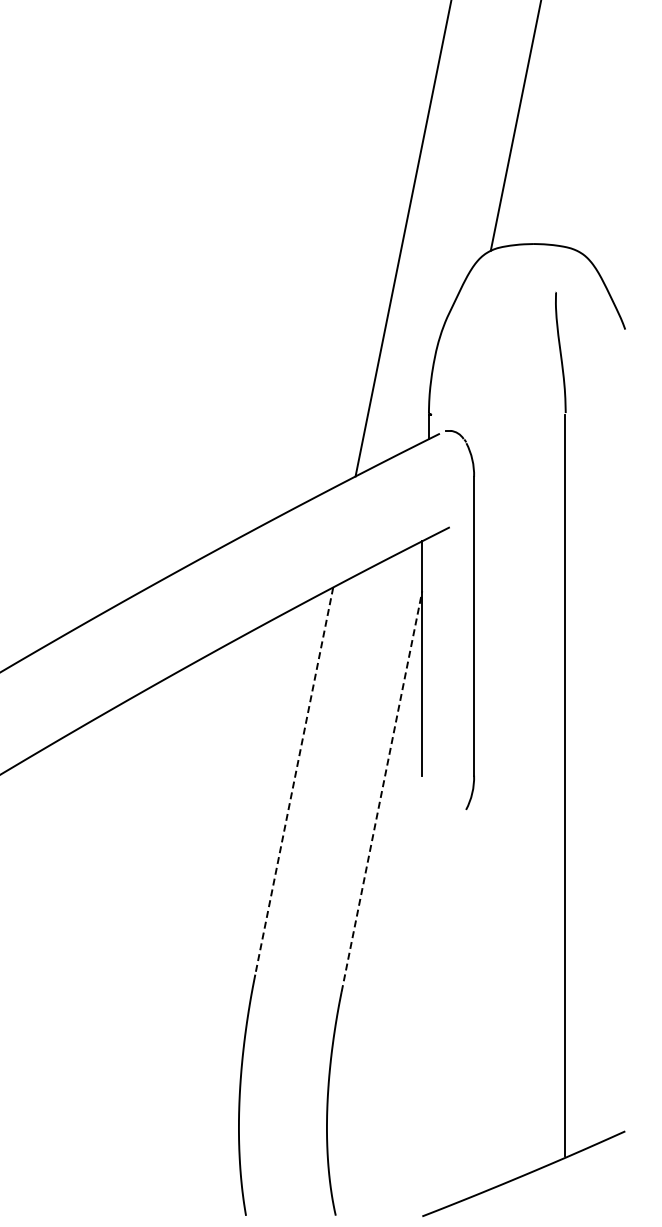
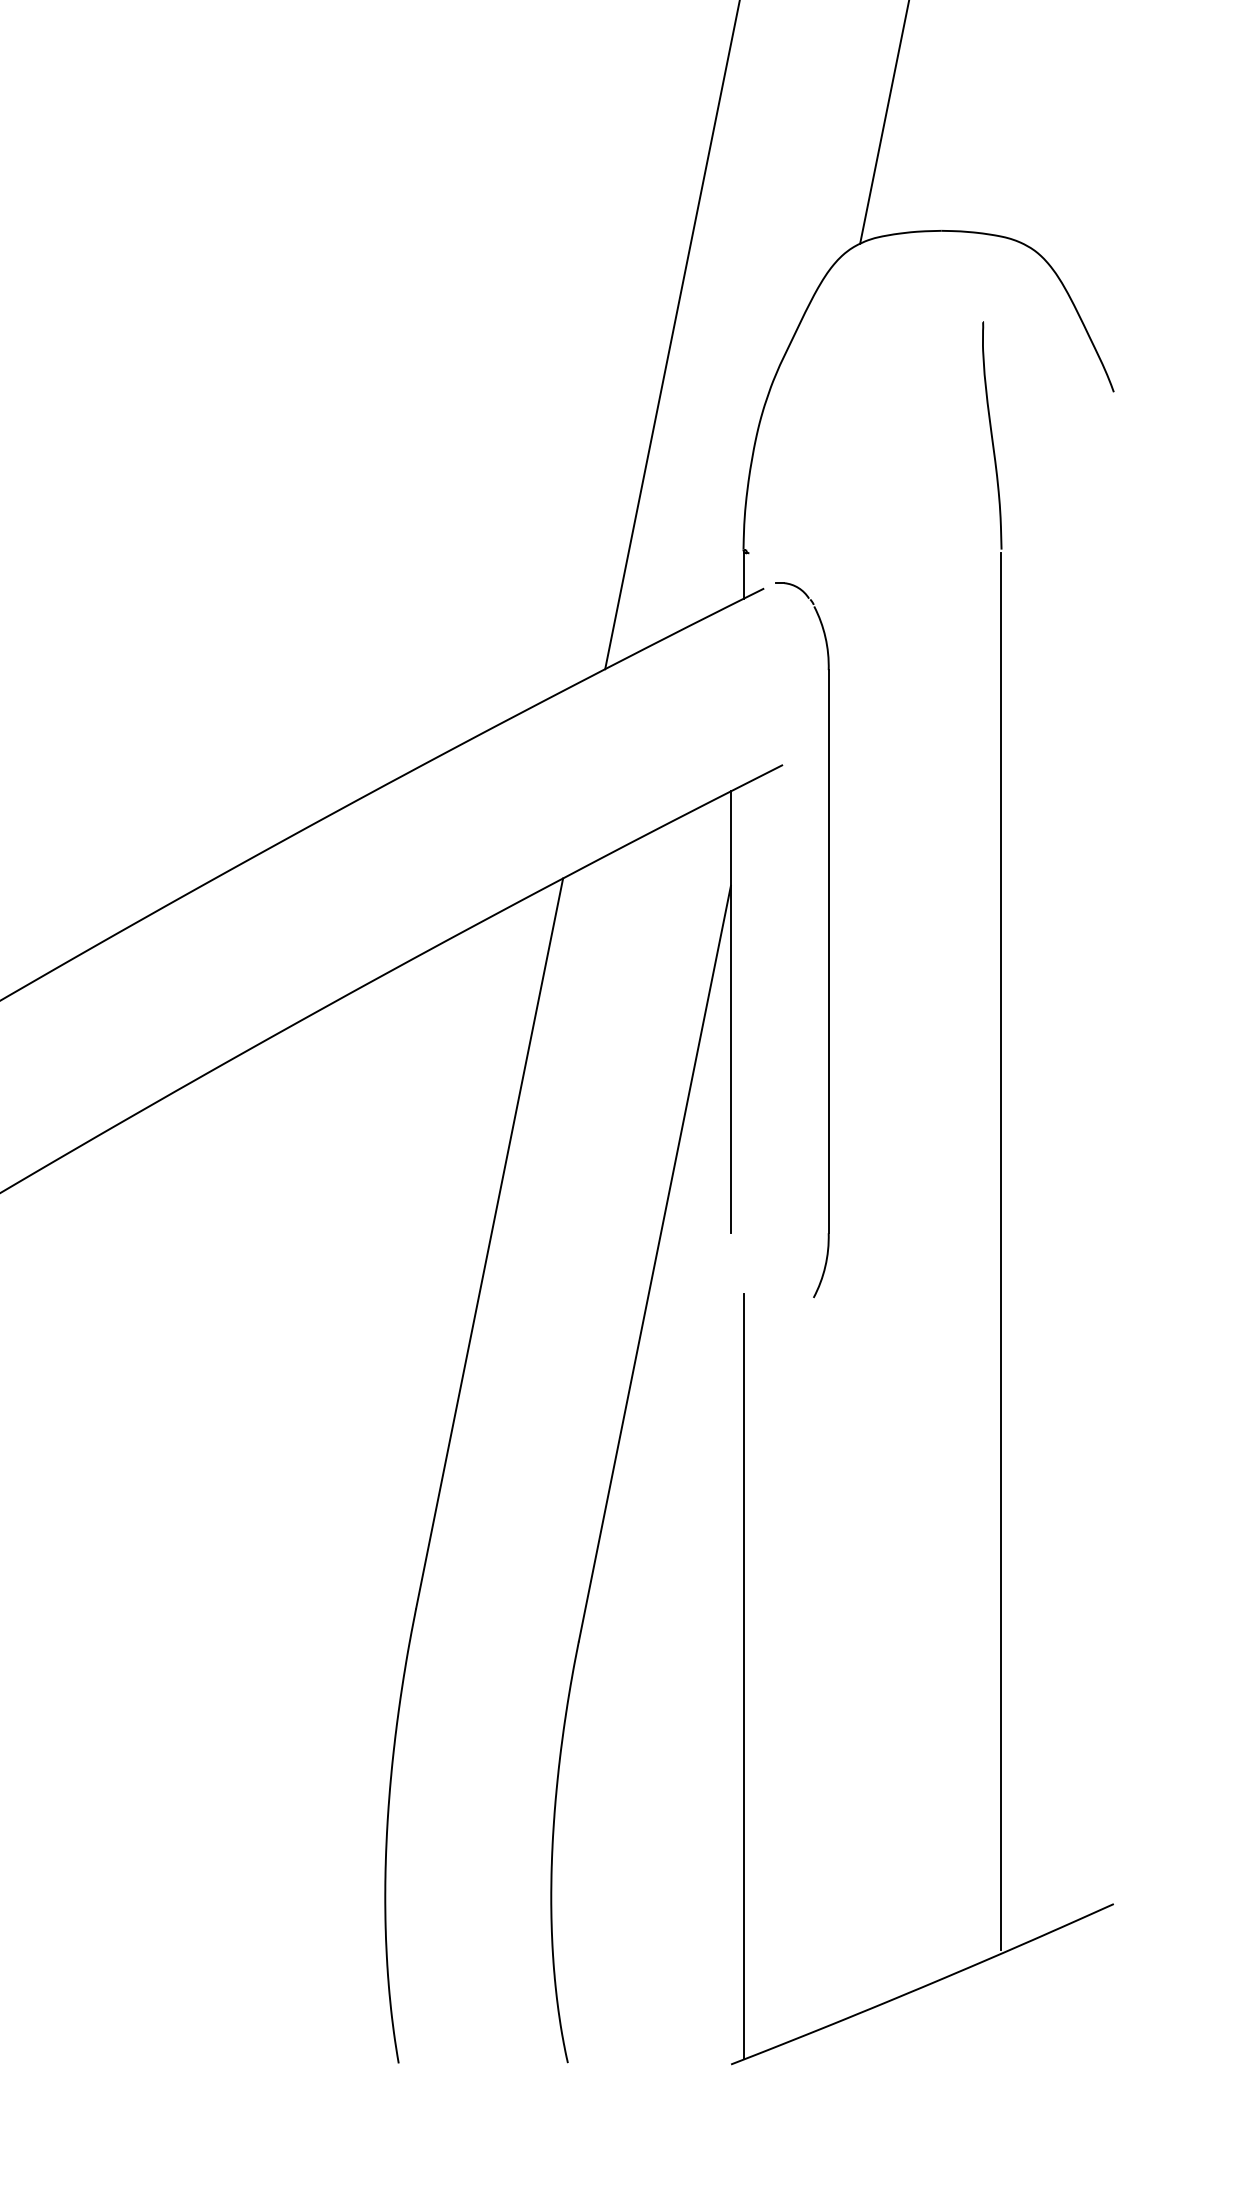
line: (294, 781) -> (490, 1244), dashed -> solid
line: (382, 791) -> (655, 1263), dashed -> solid
line: (429, 1010) -> (744, 1676), added

